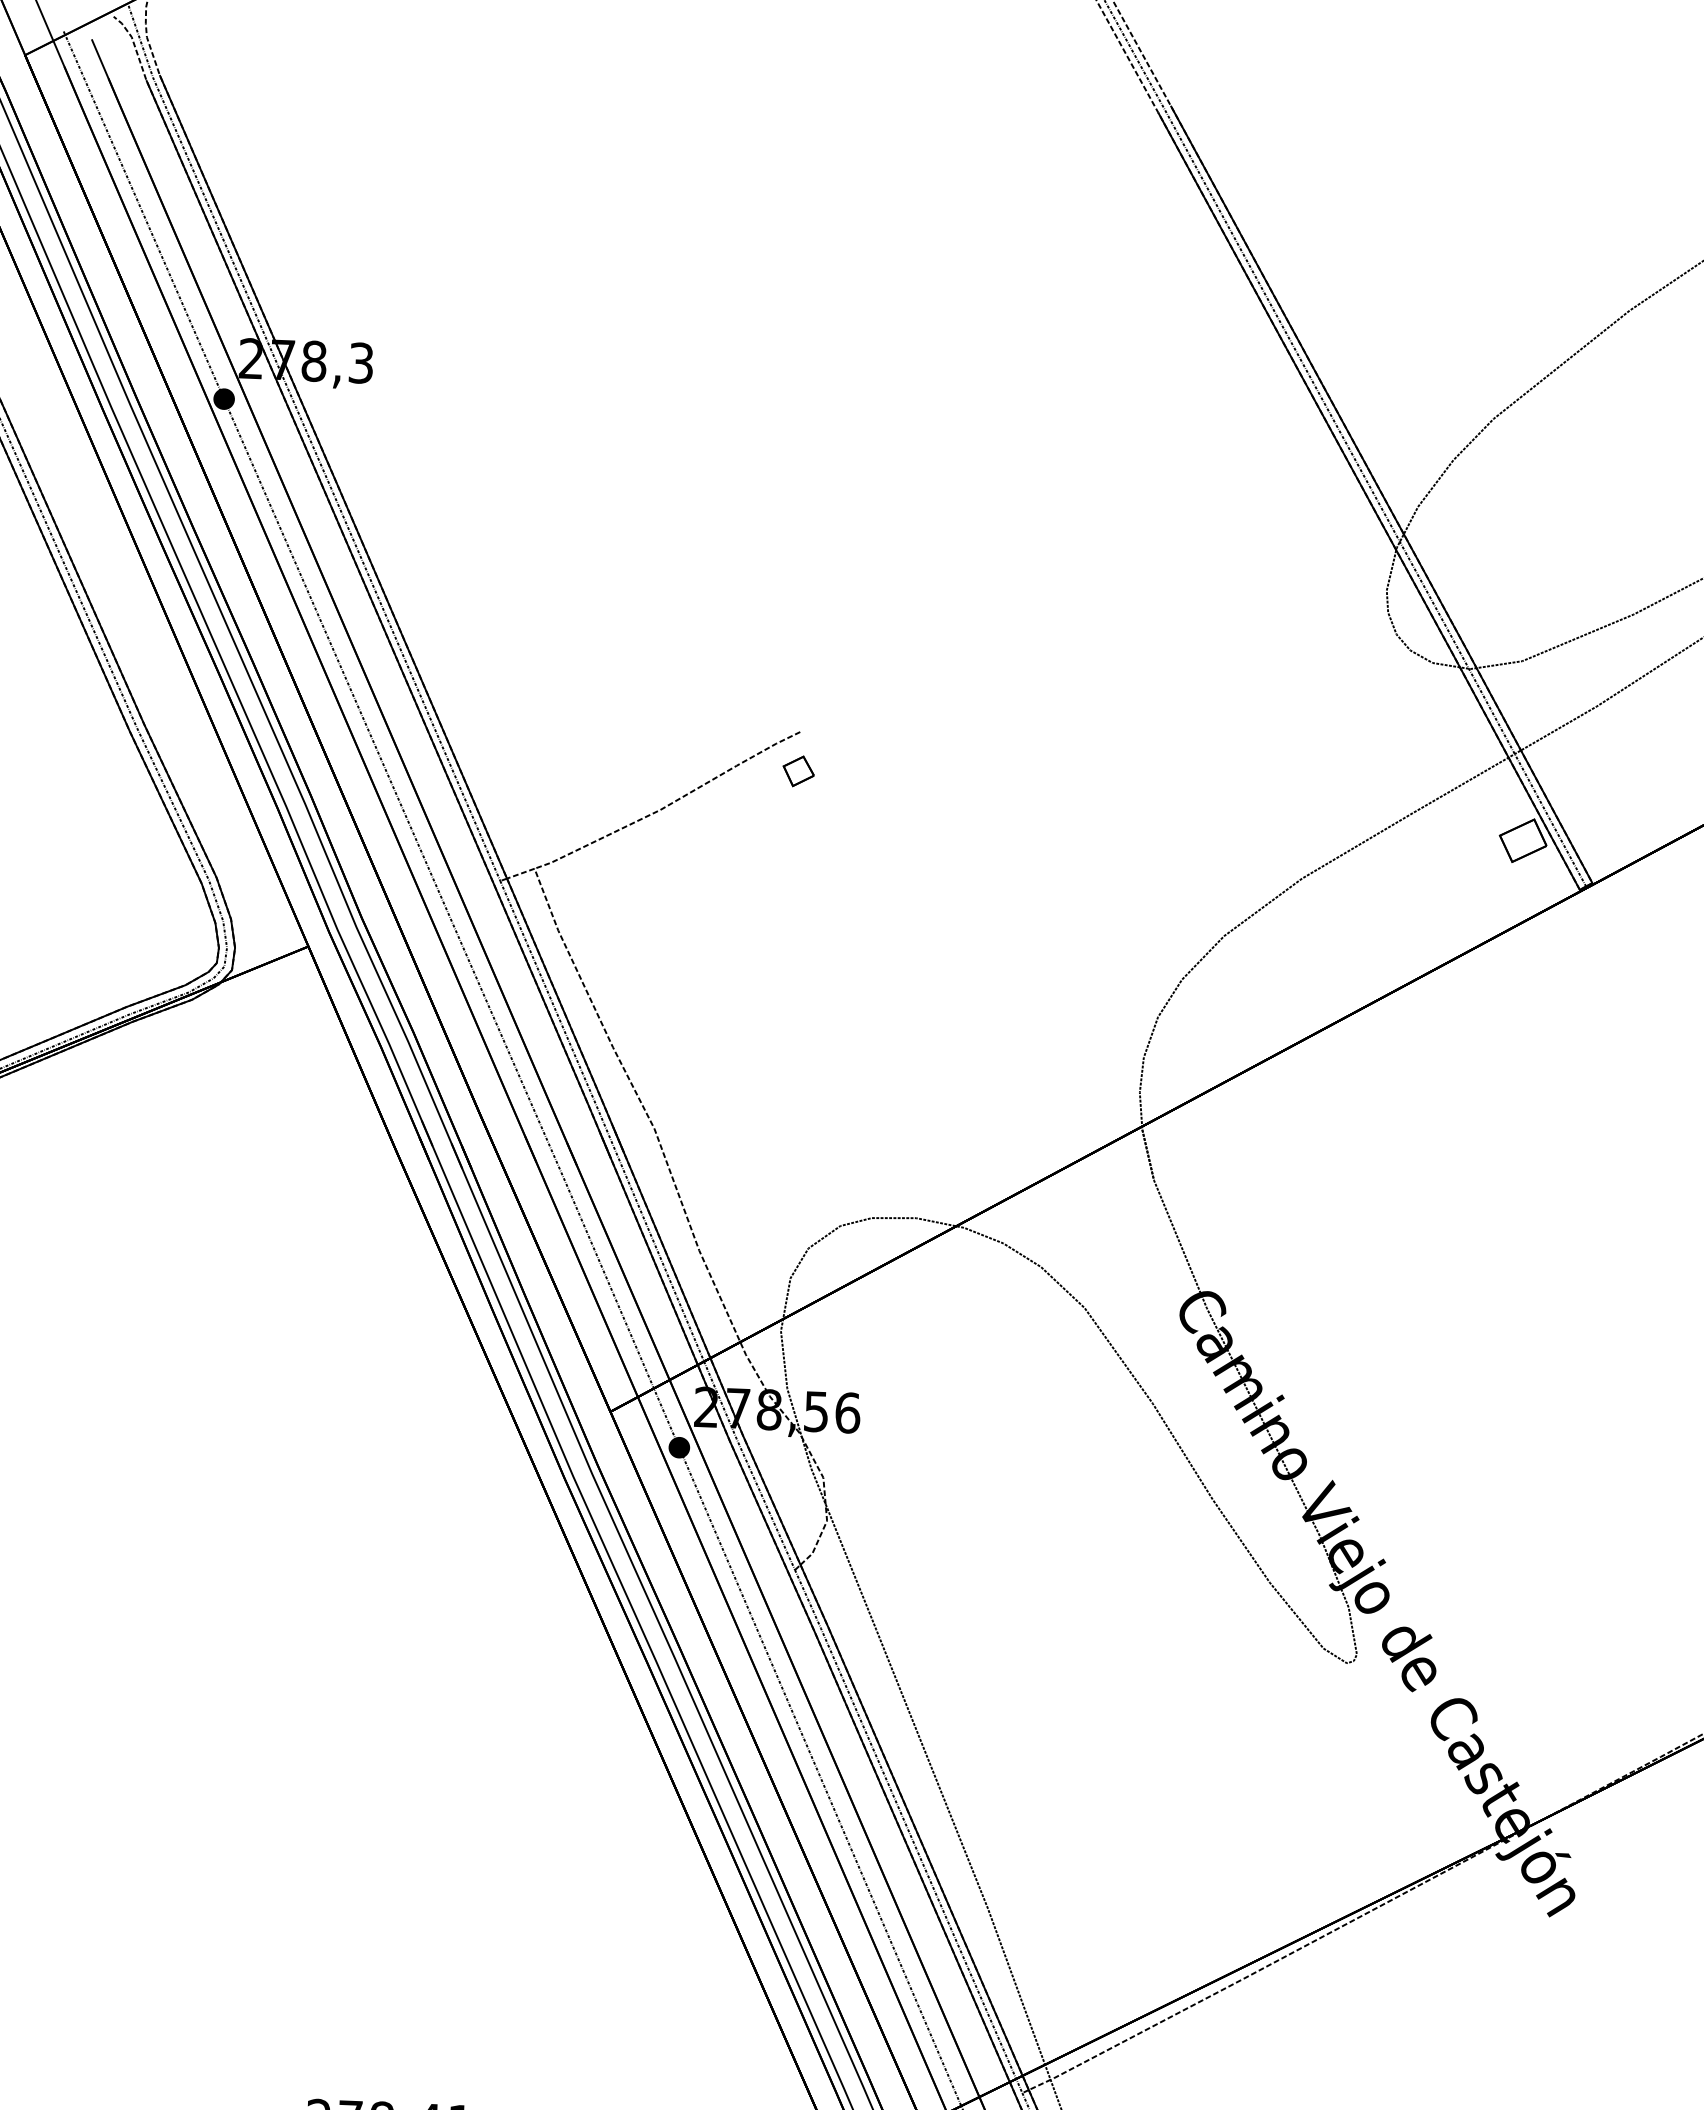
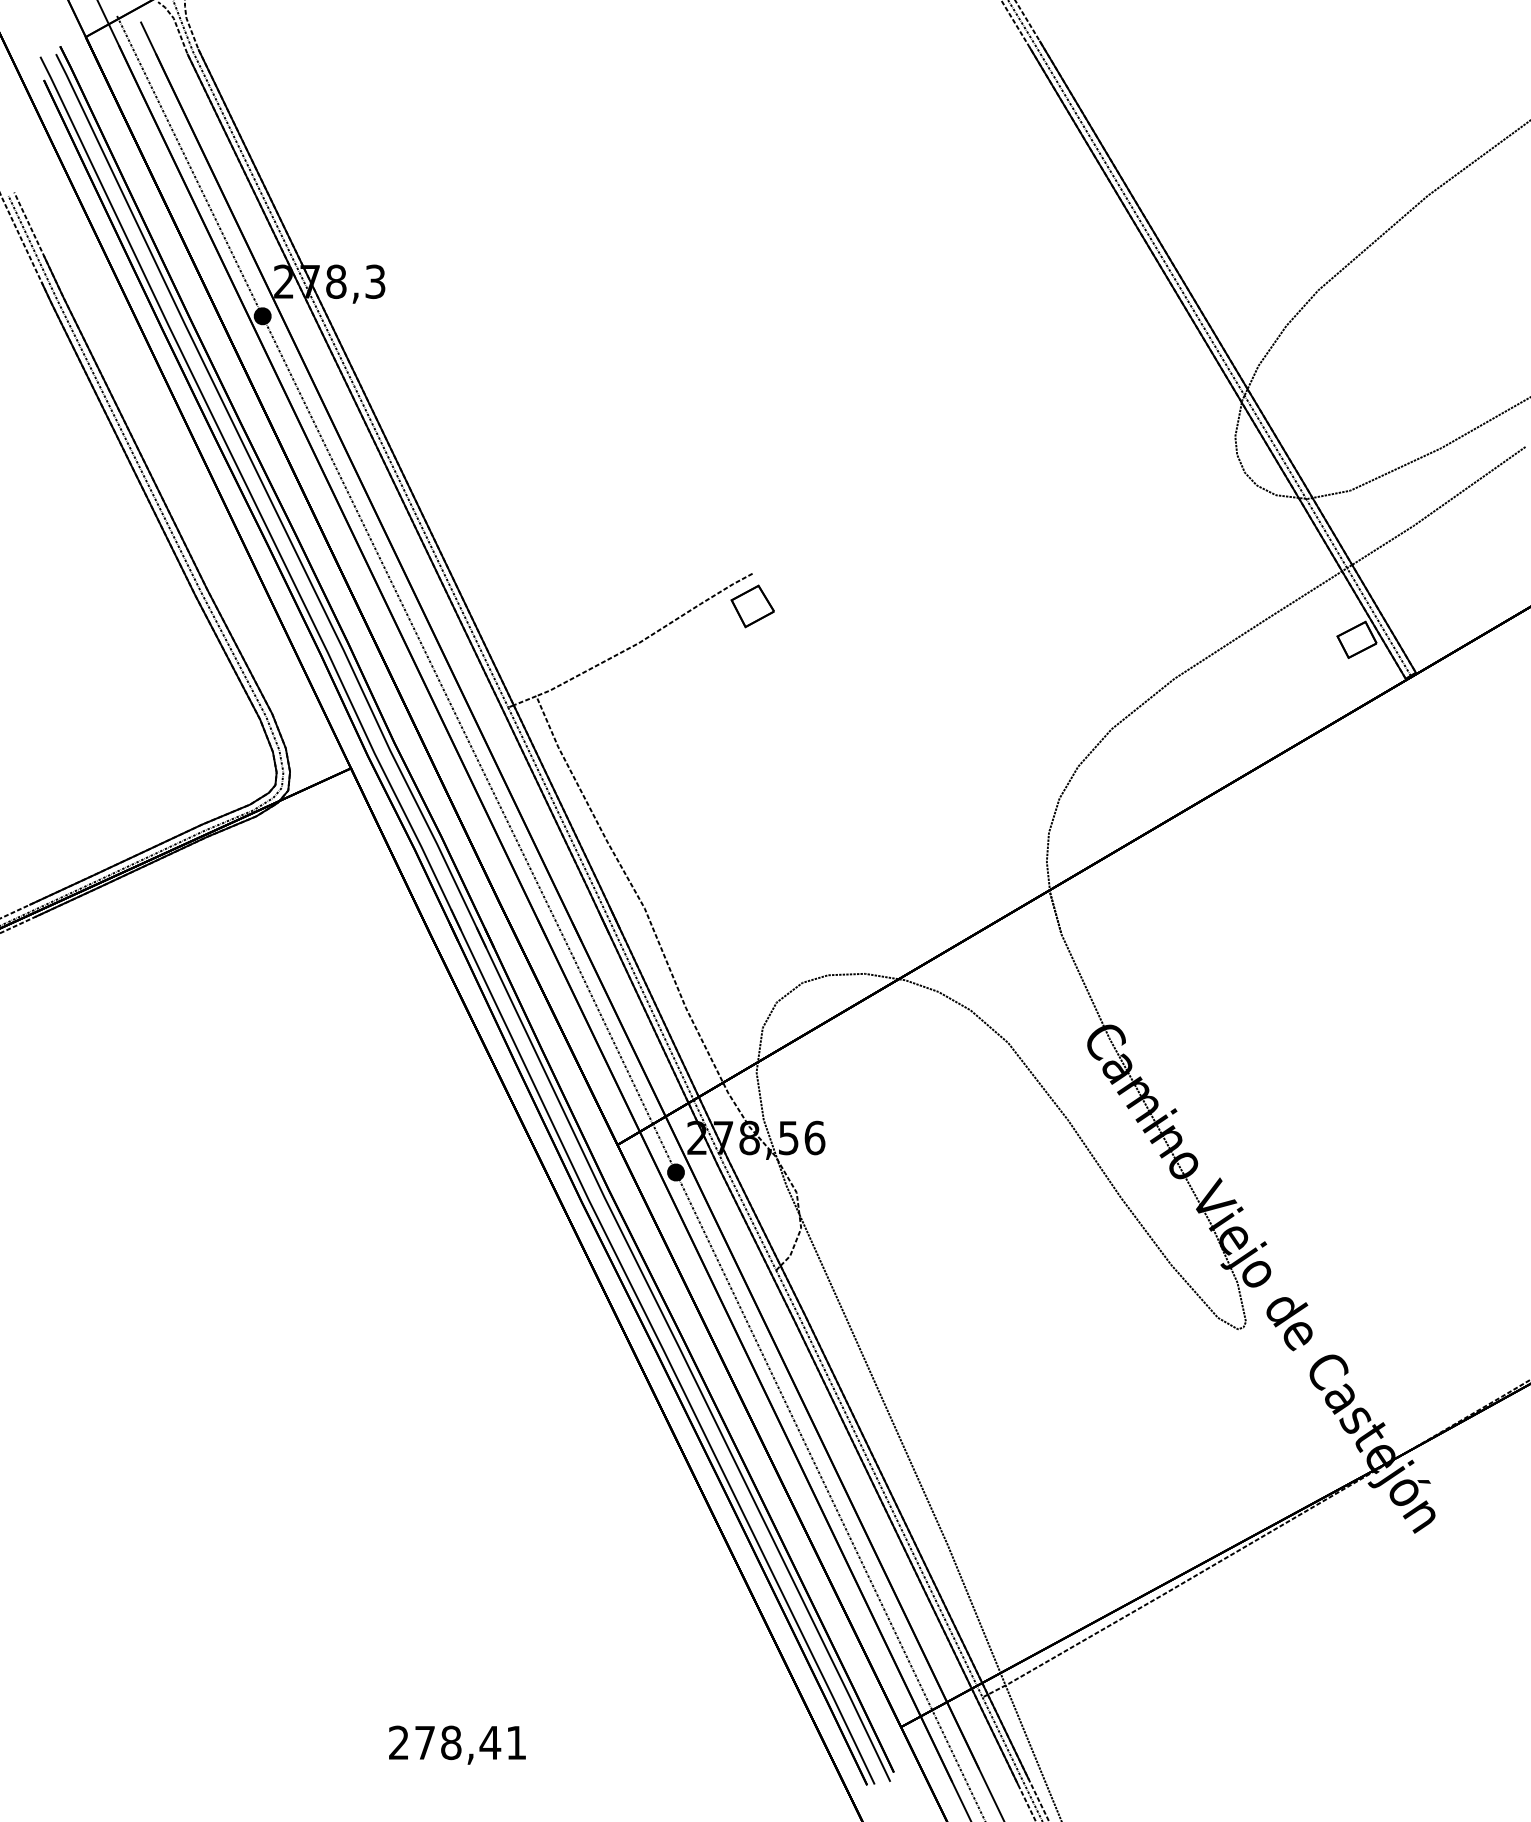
part: (798, 771) -> (752, 606), size x1.67

